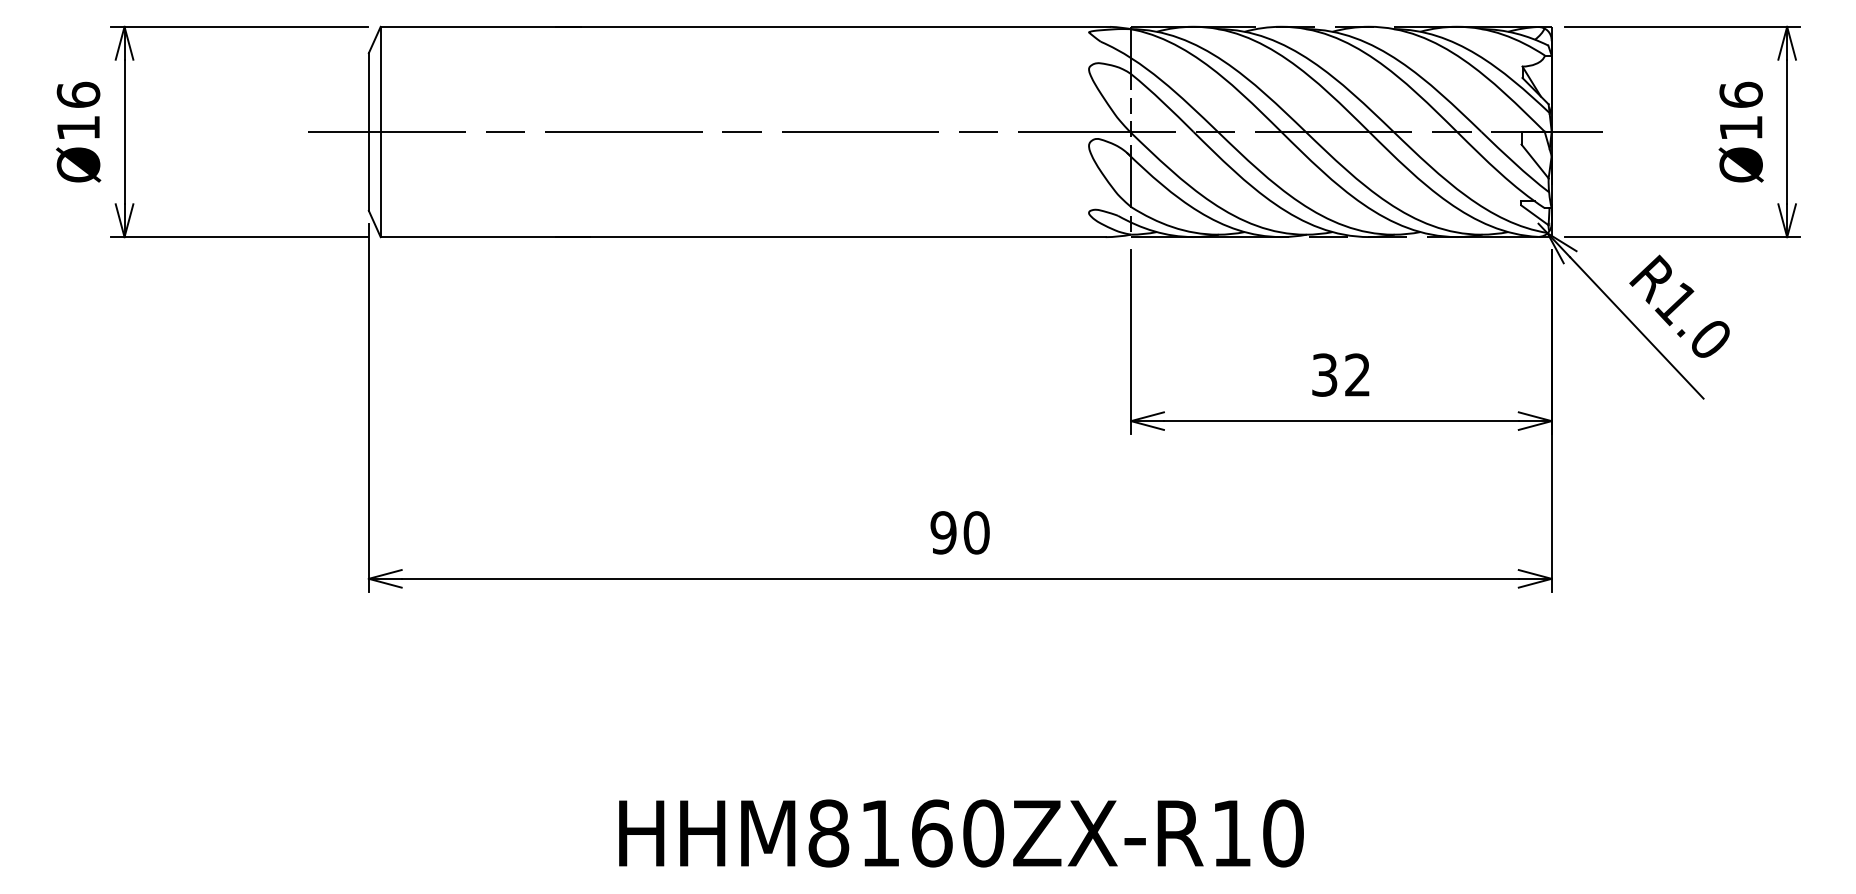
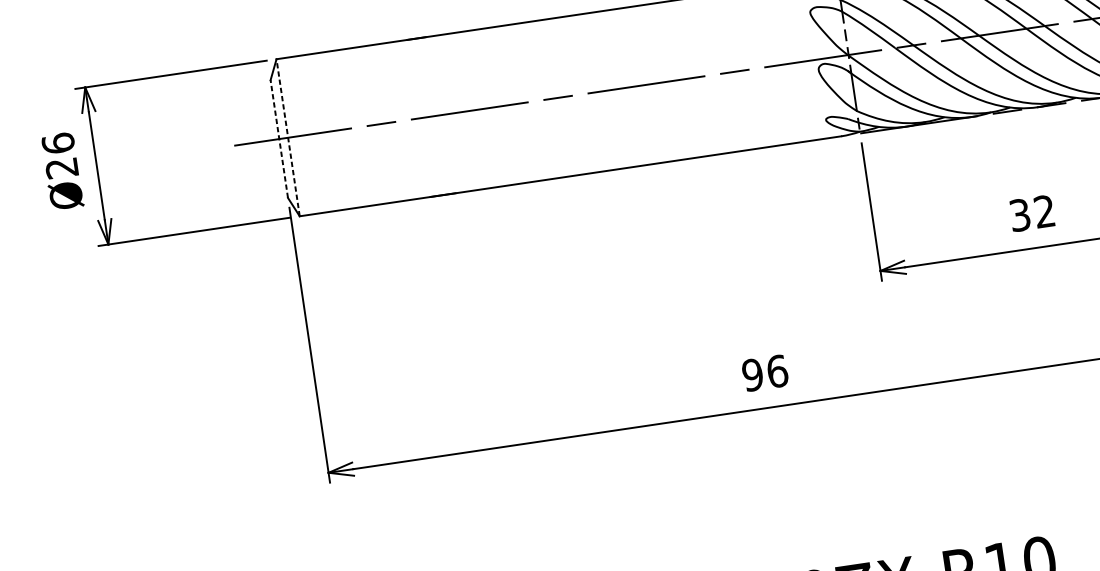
text: (77, 128) -> (61, 168), Ø16 -> Ø26
line: (380, 131) -> (287, 137), solid -> dashed
line: (368, 132) -> (279, 139), solid -> dashed
text: (976, 532) -> (777, 371), 90 -> 96

